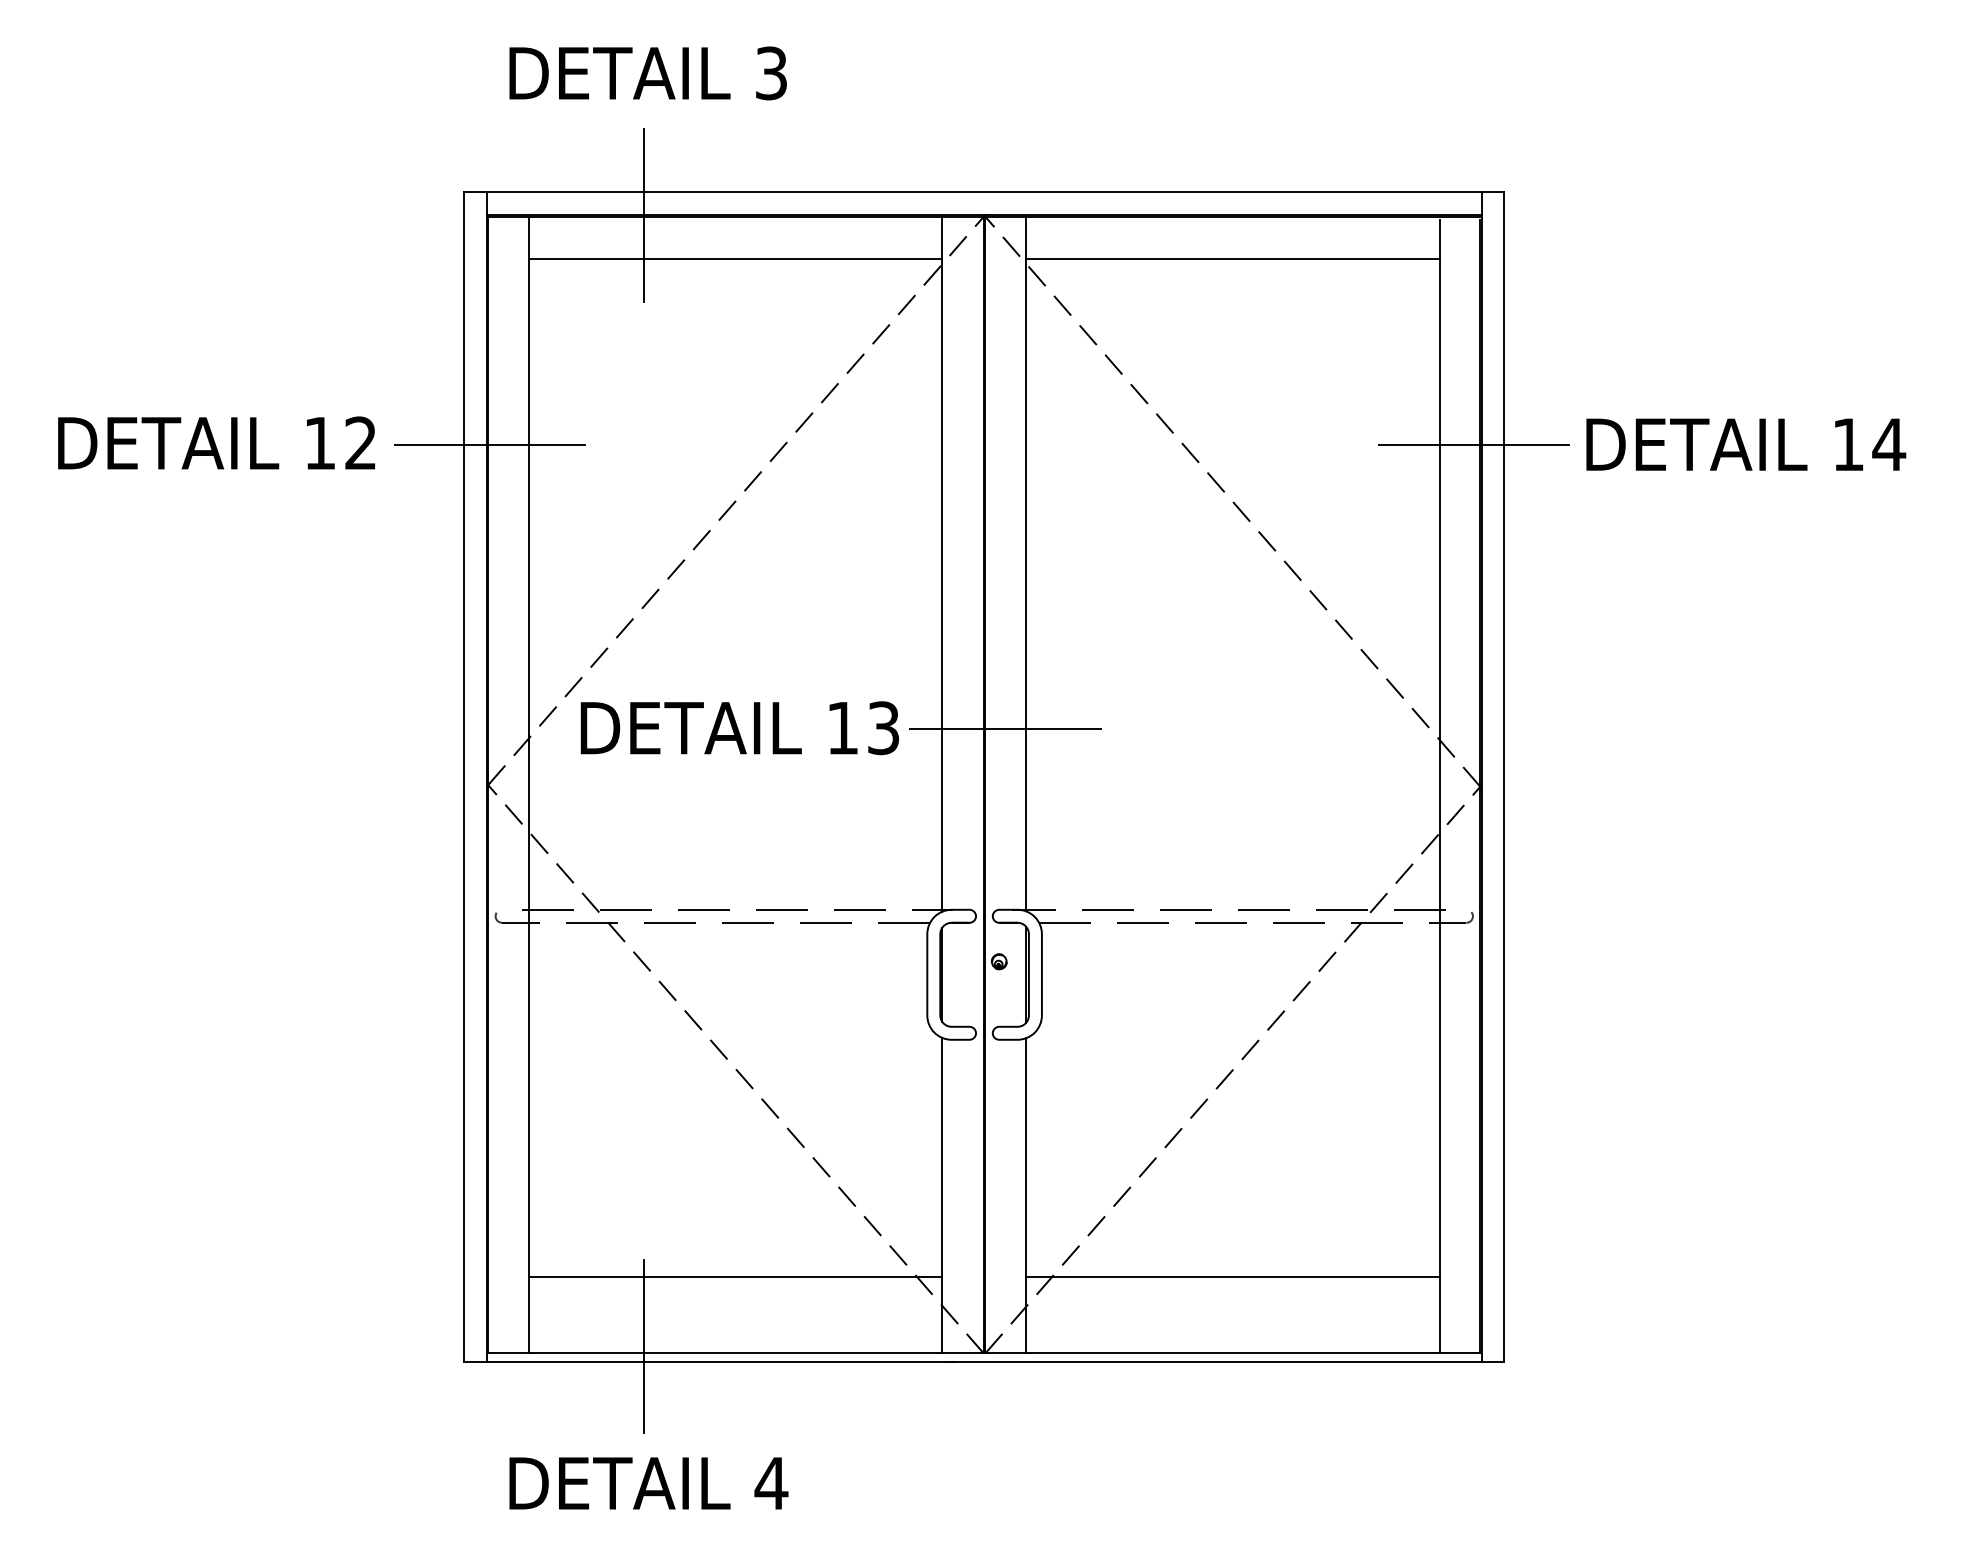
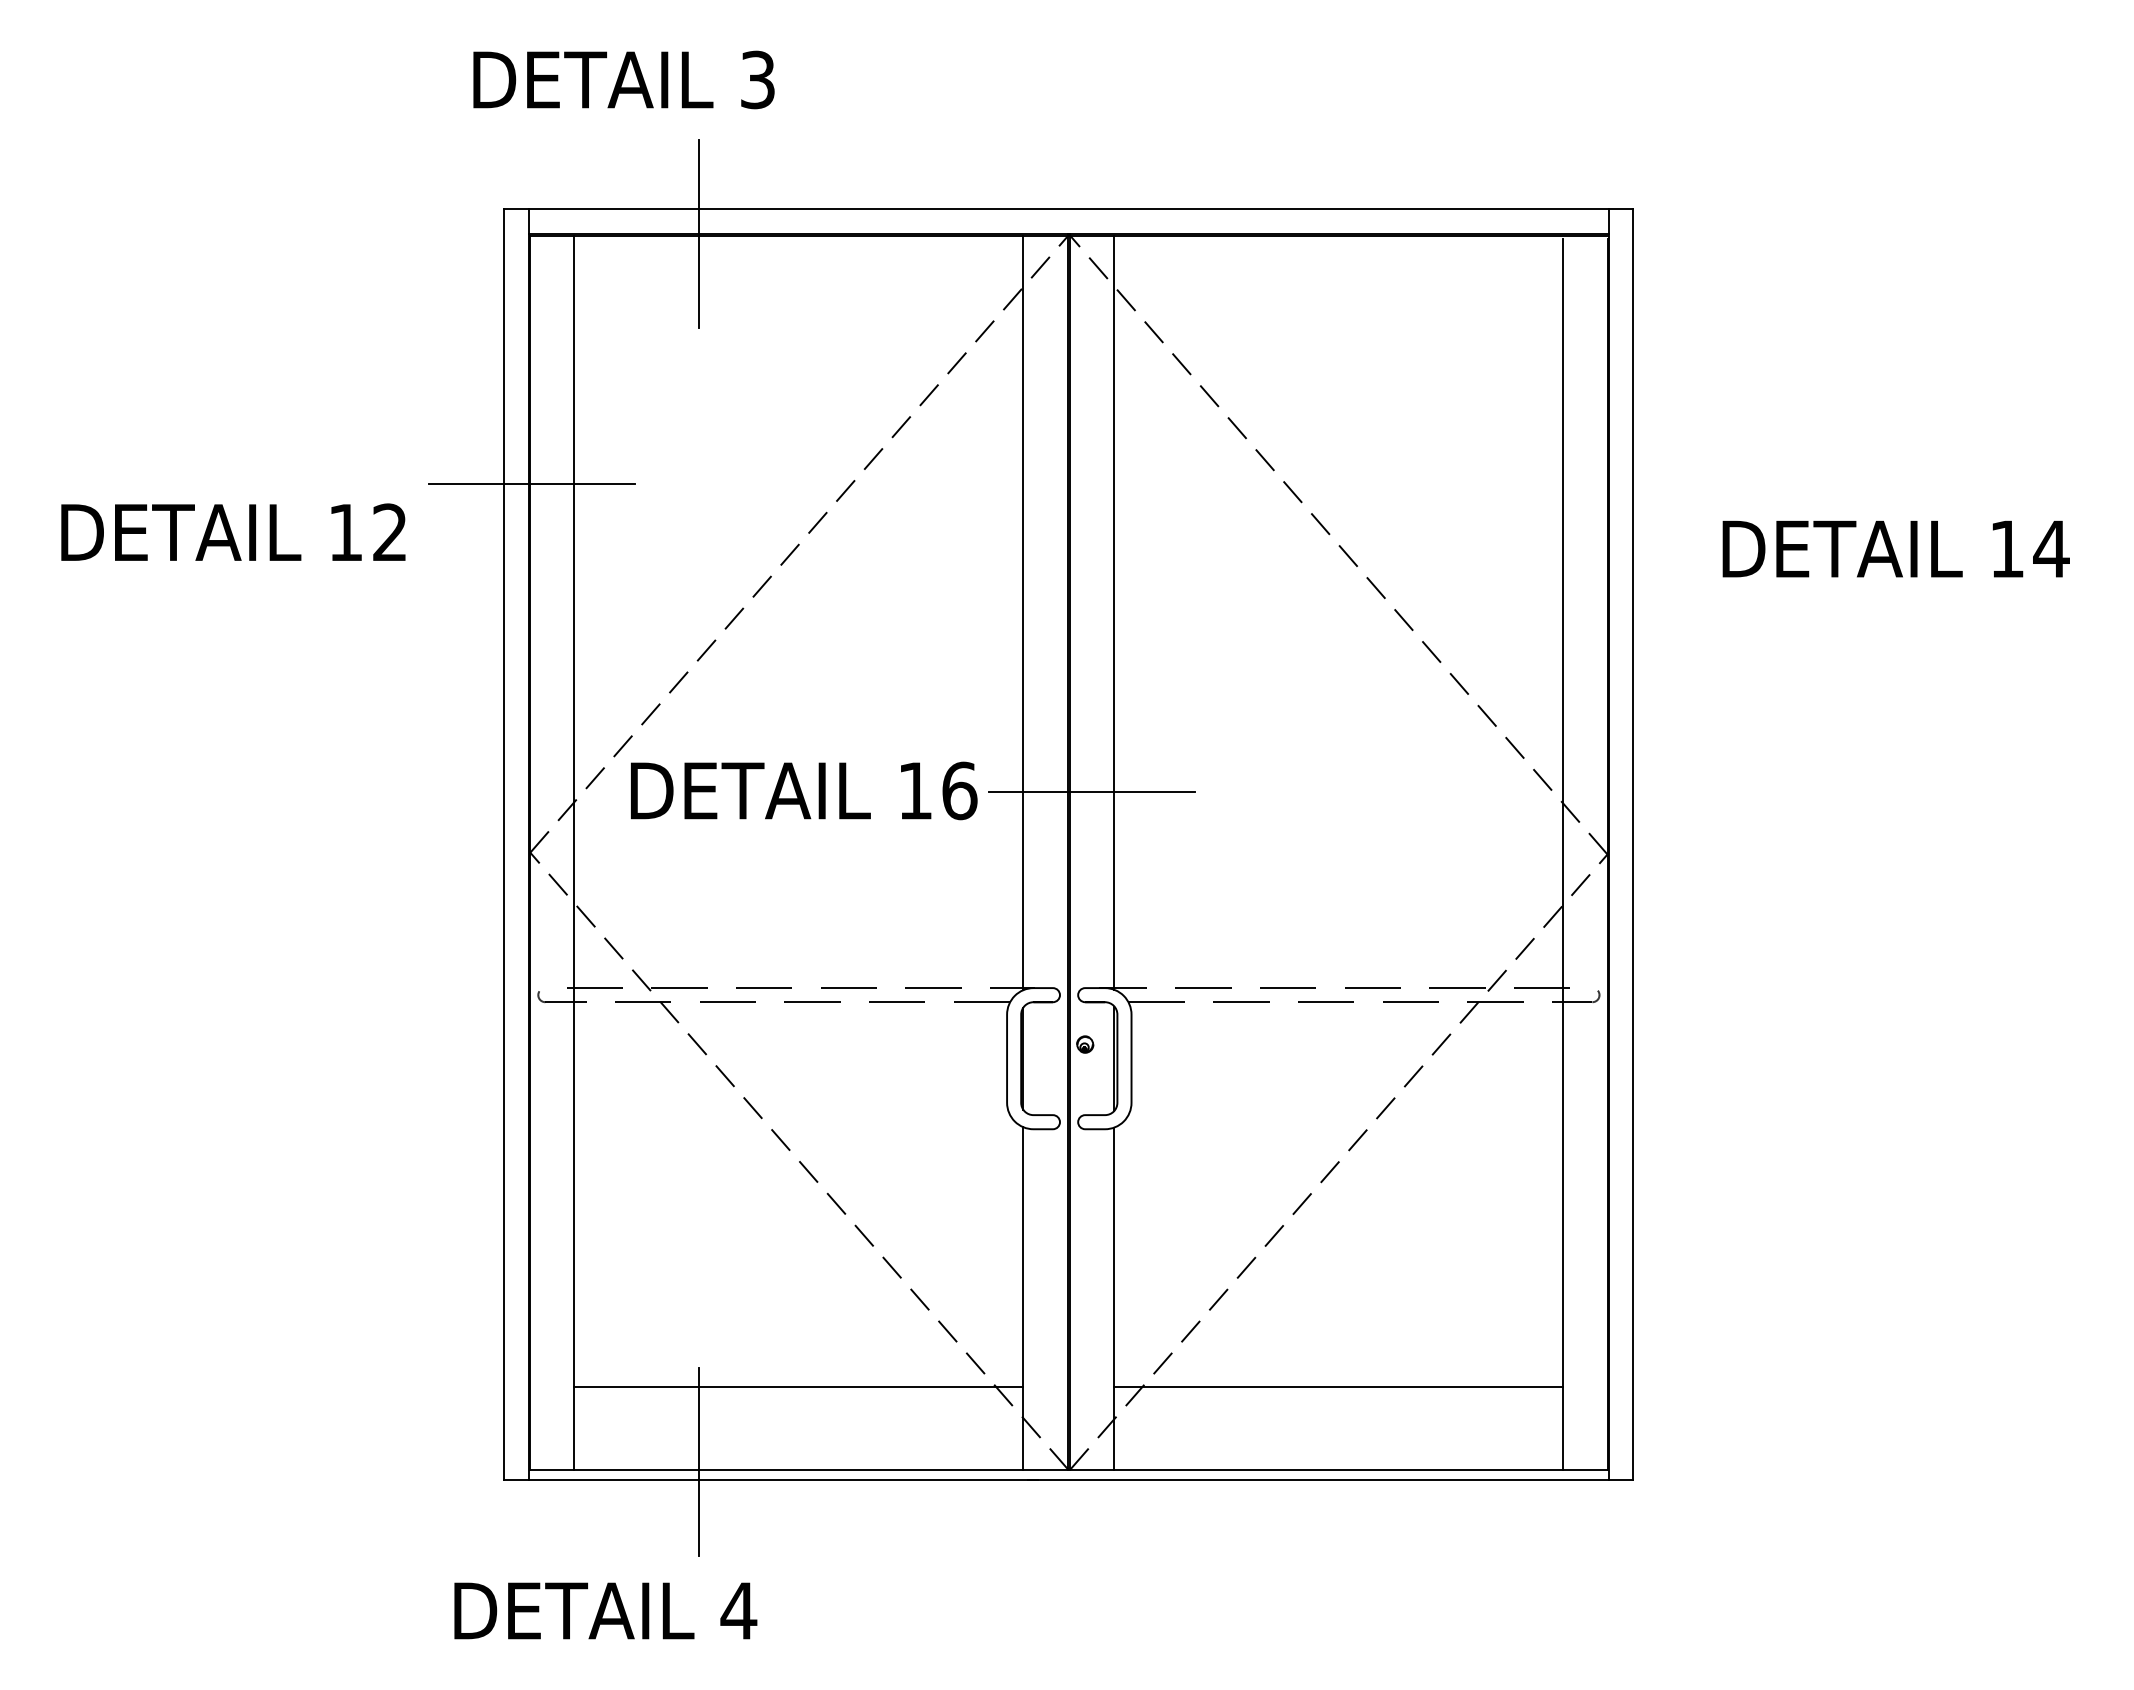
text: (647, 72) -> (623, 79), moved
line: (735, 259) -> (798, 281), removed
line: (1232, 259) -> (1338, 281), removed
text: (216, 442) -> (233, 531), moved
text: (1745, 444) -> (1895, 548), moved
line: (1473, 445) -> (1600, 483), removed
text: (883, 727) -> (959, 790), 13 -> 16
text: (648, 1483) -> (605, 1610), moved

